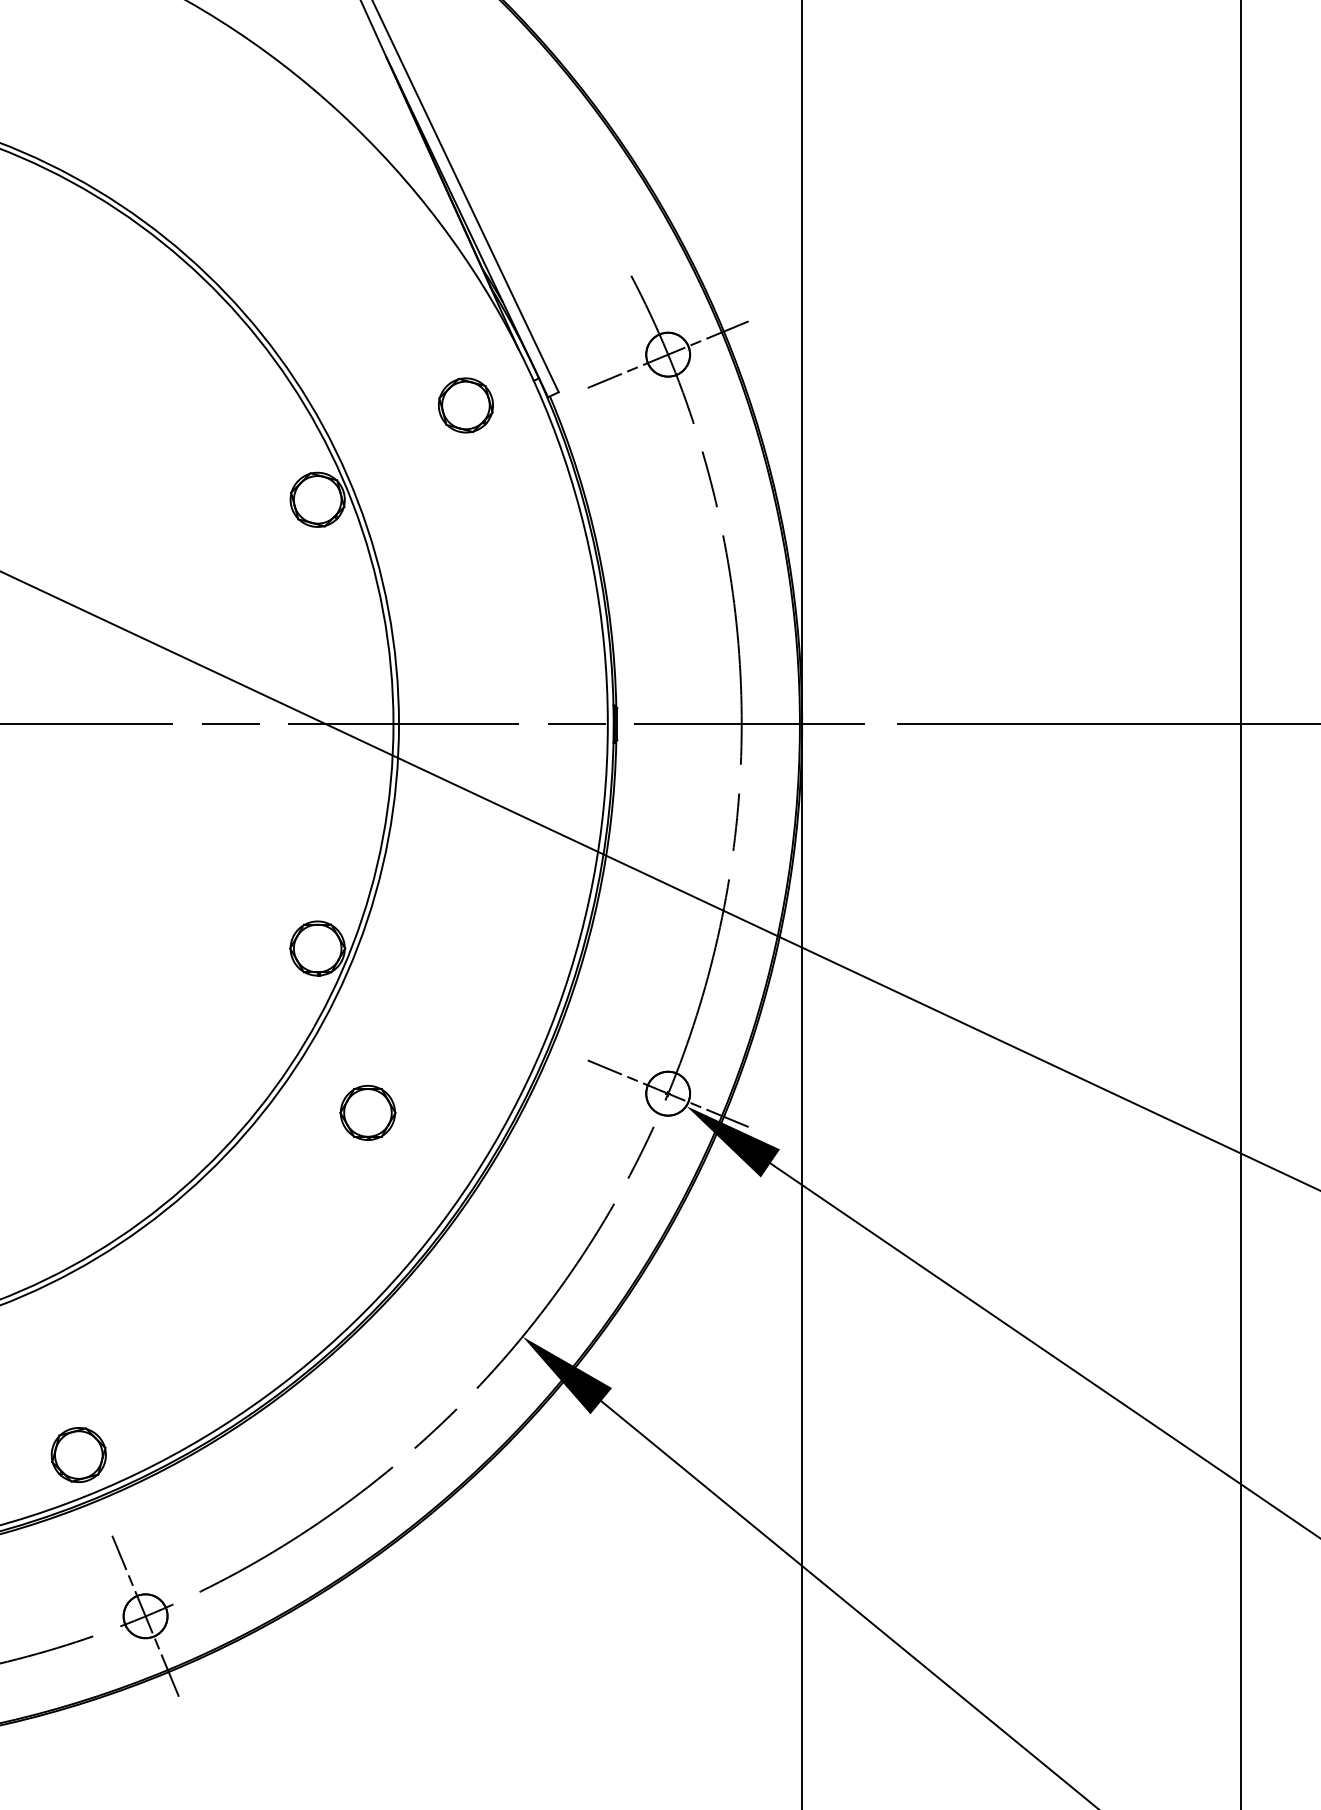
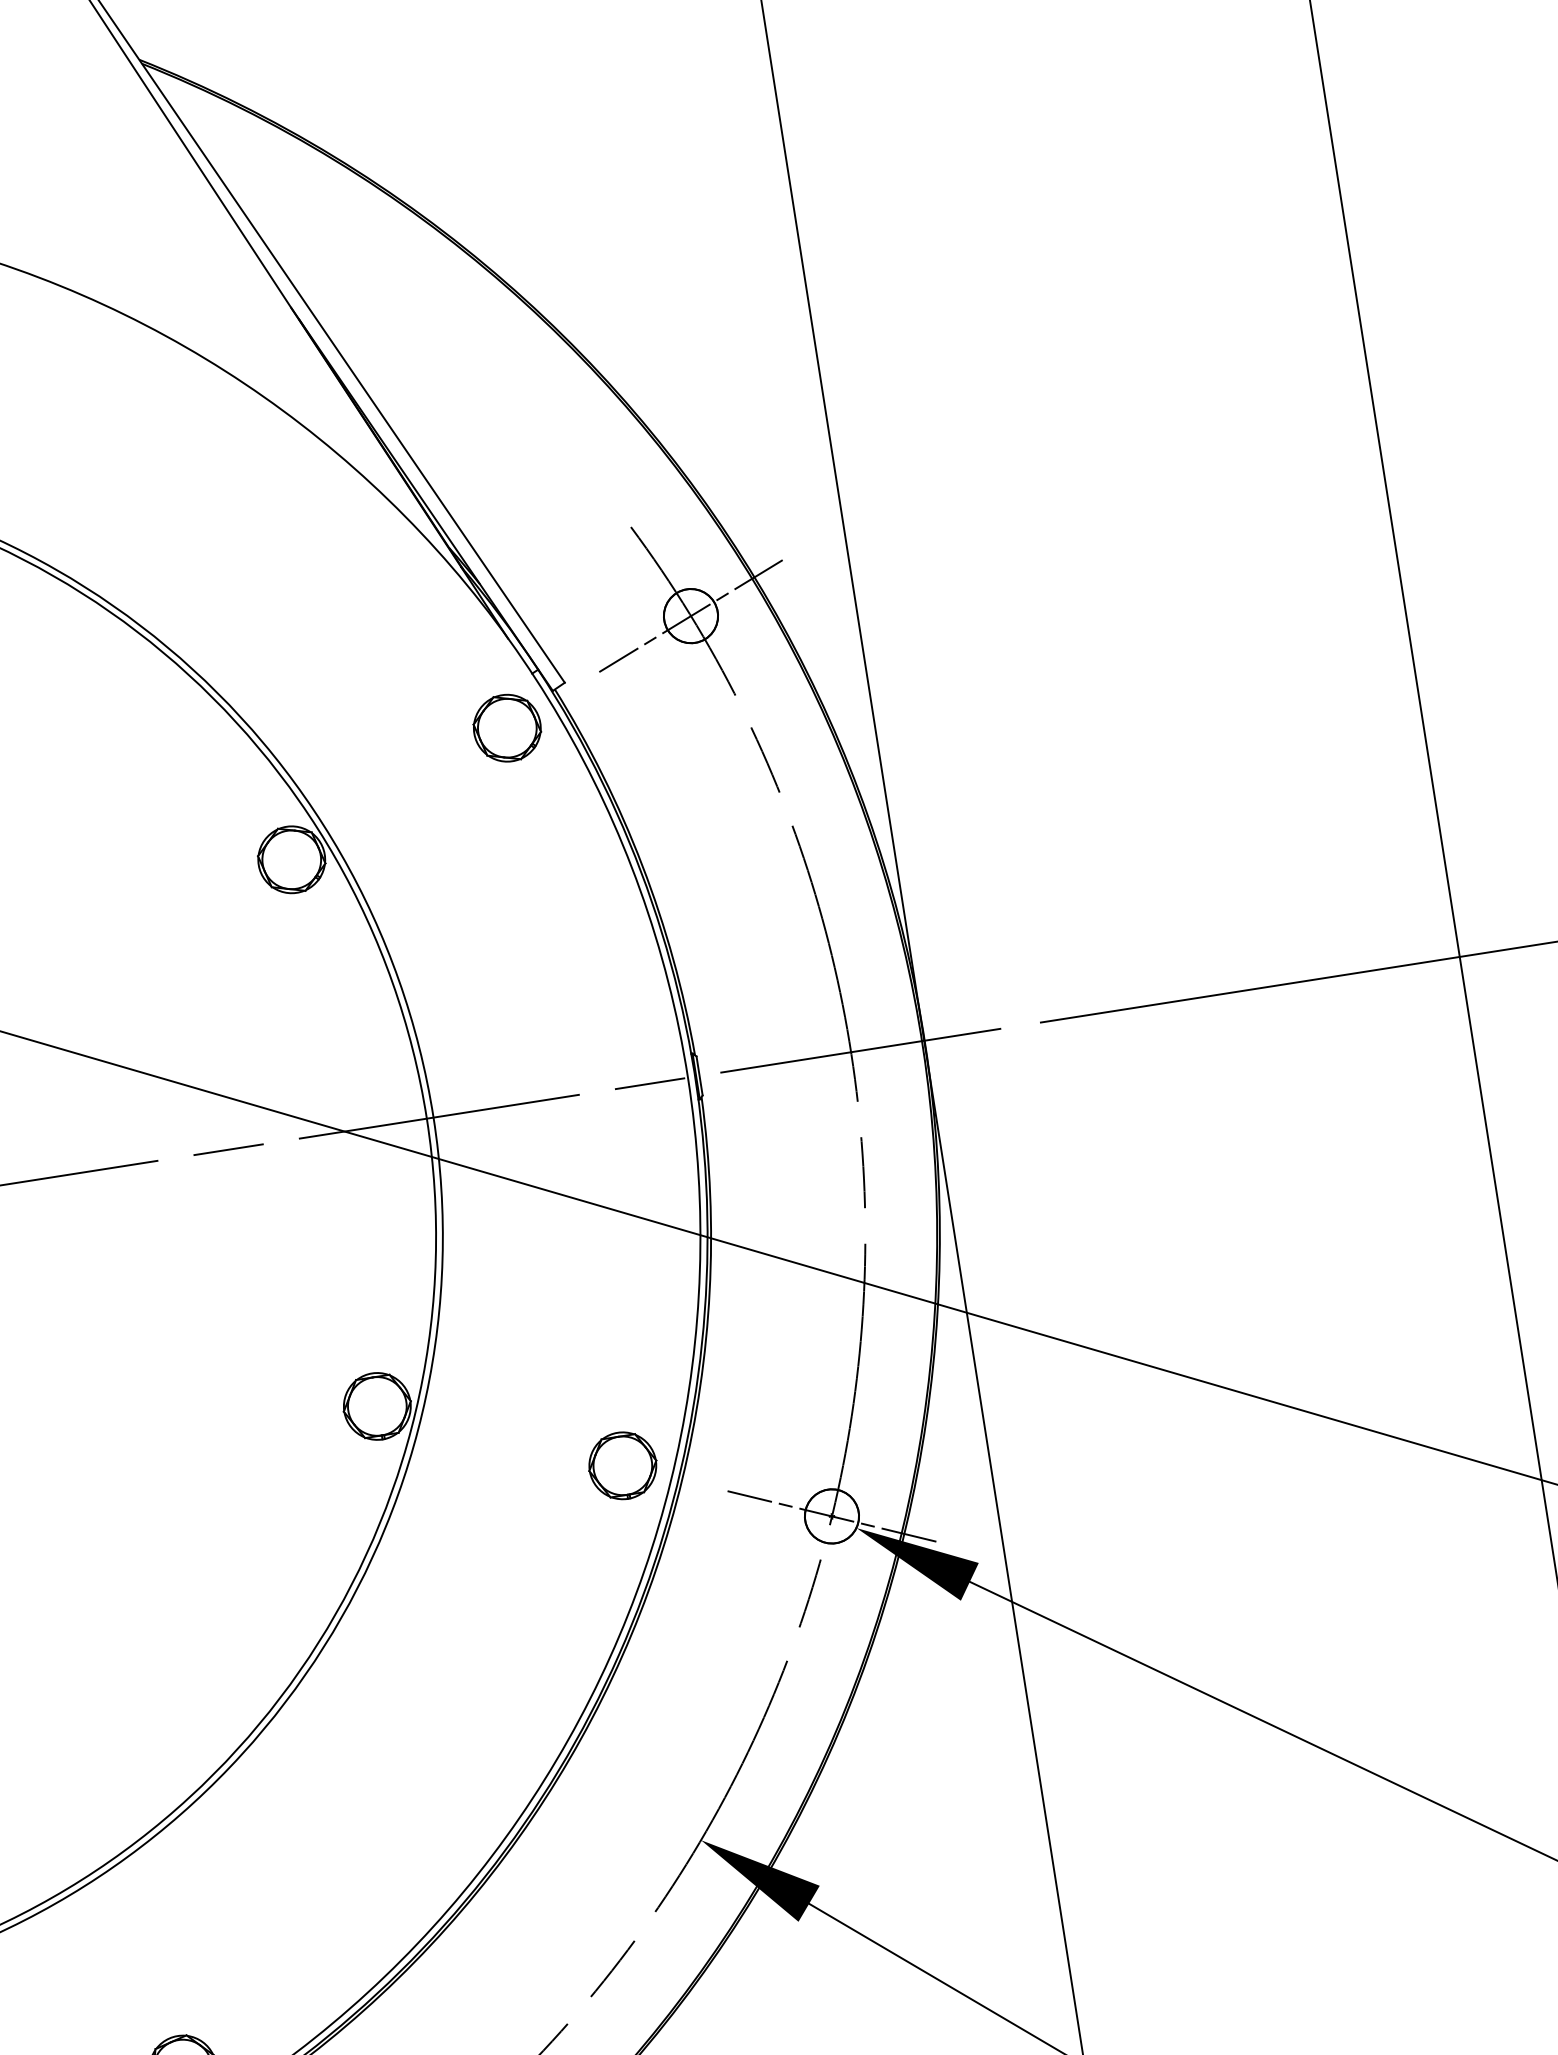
part: (465, 405) -> (506, 728), moved
part: (367, 1112) -> (622, 1465), moved

